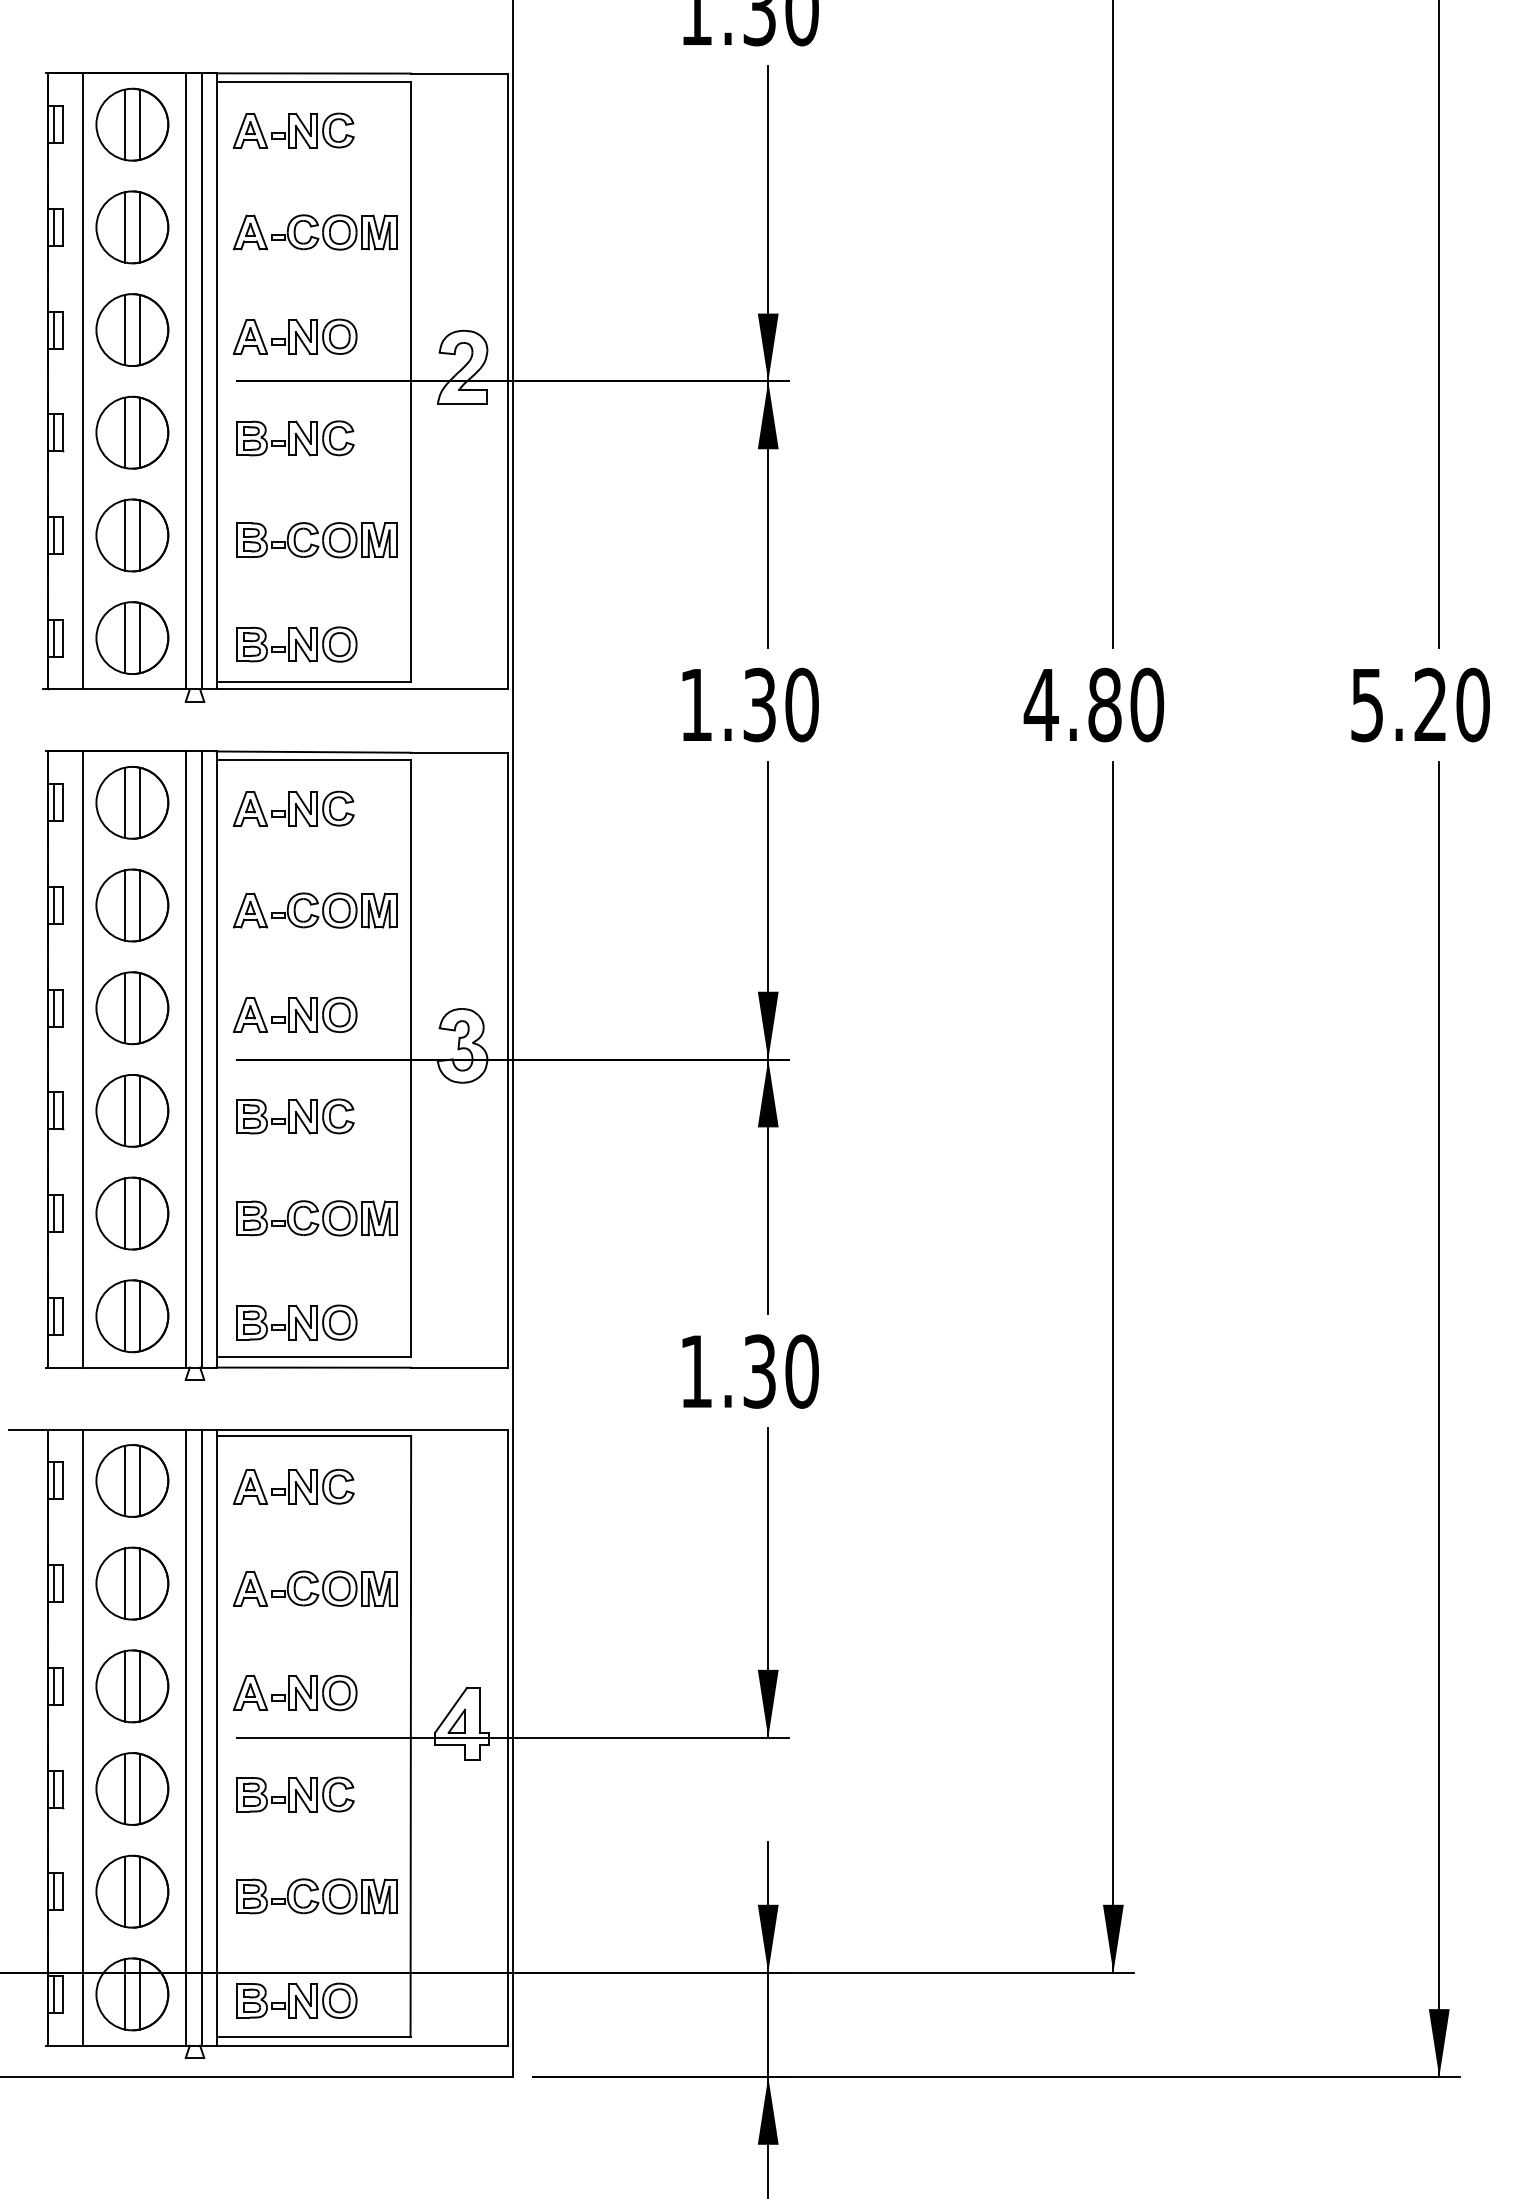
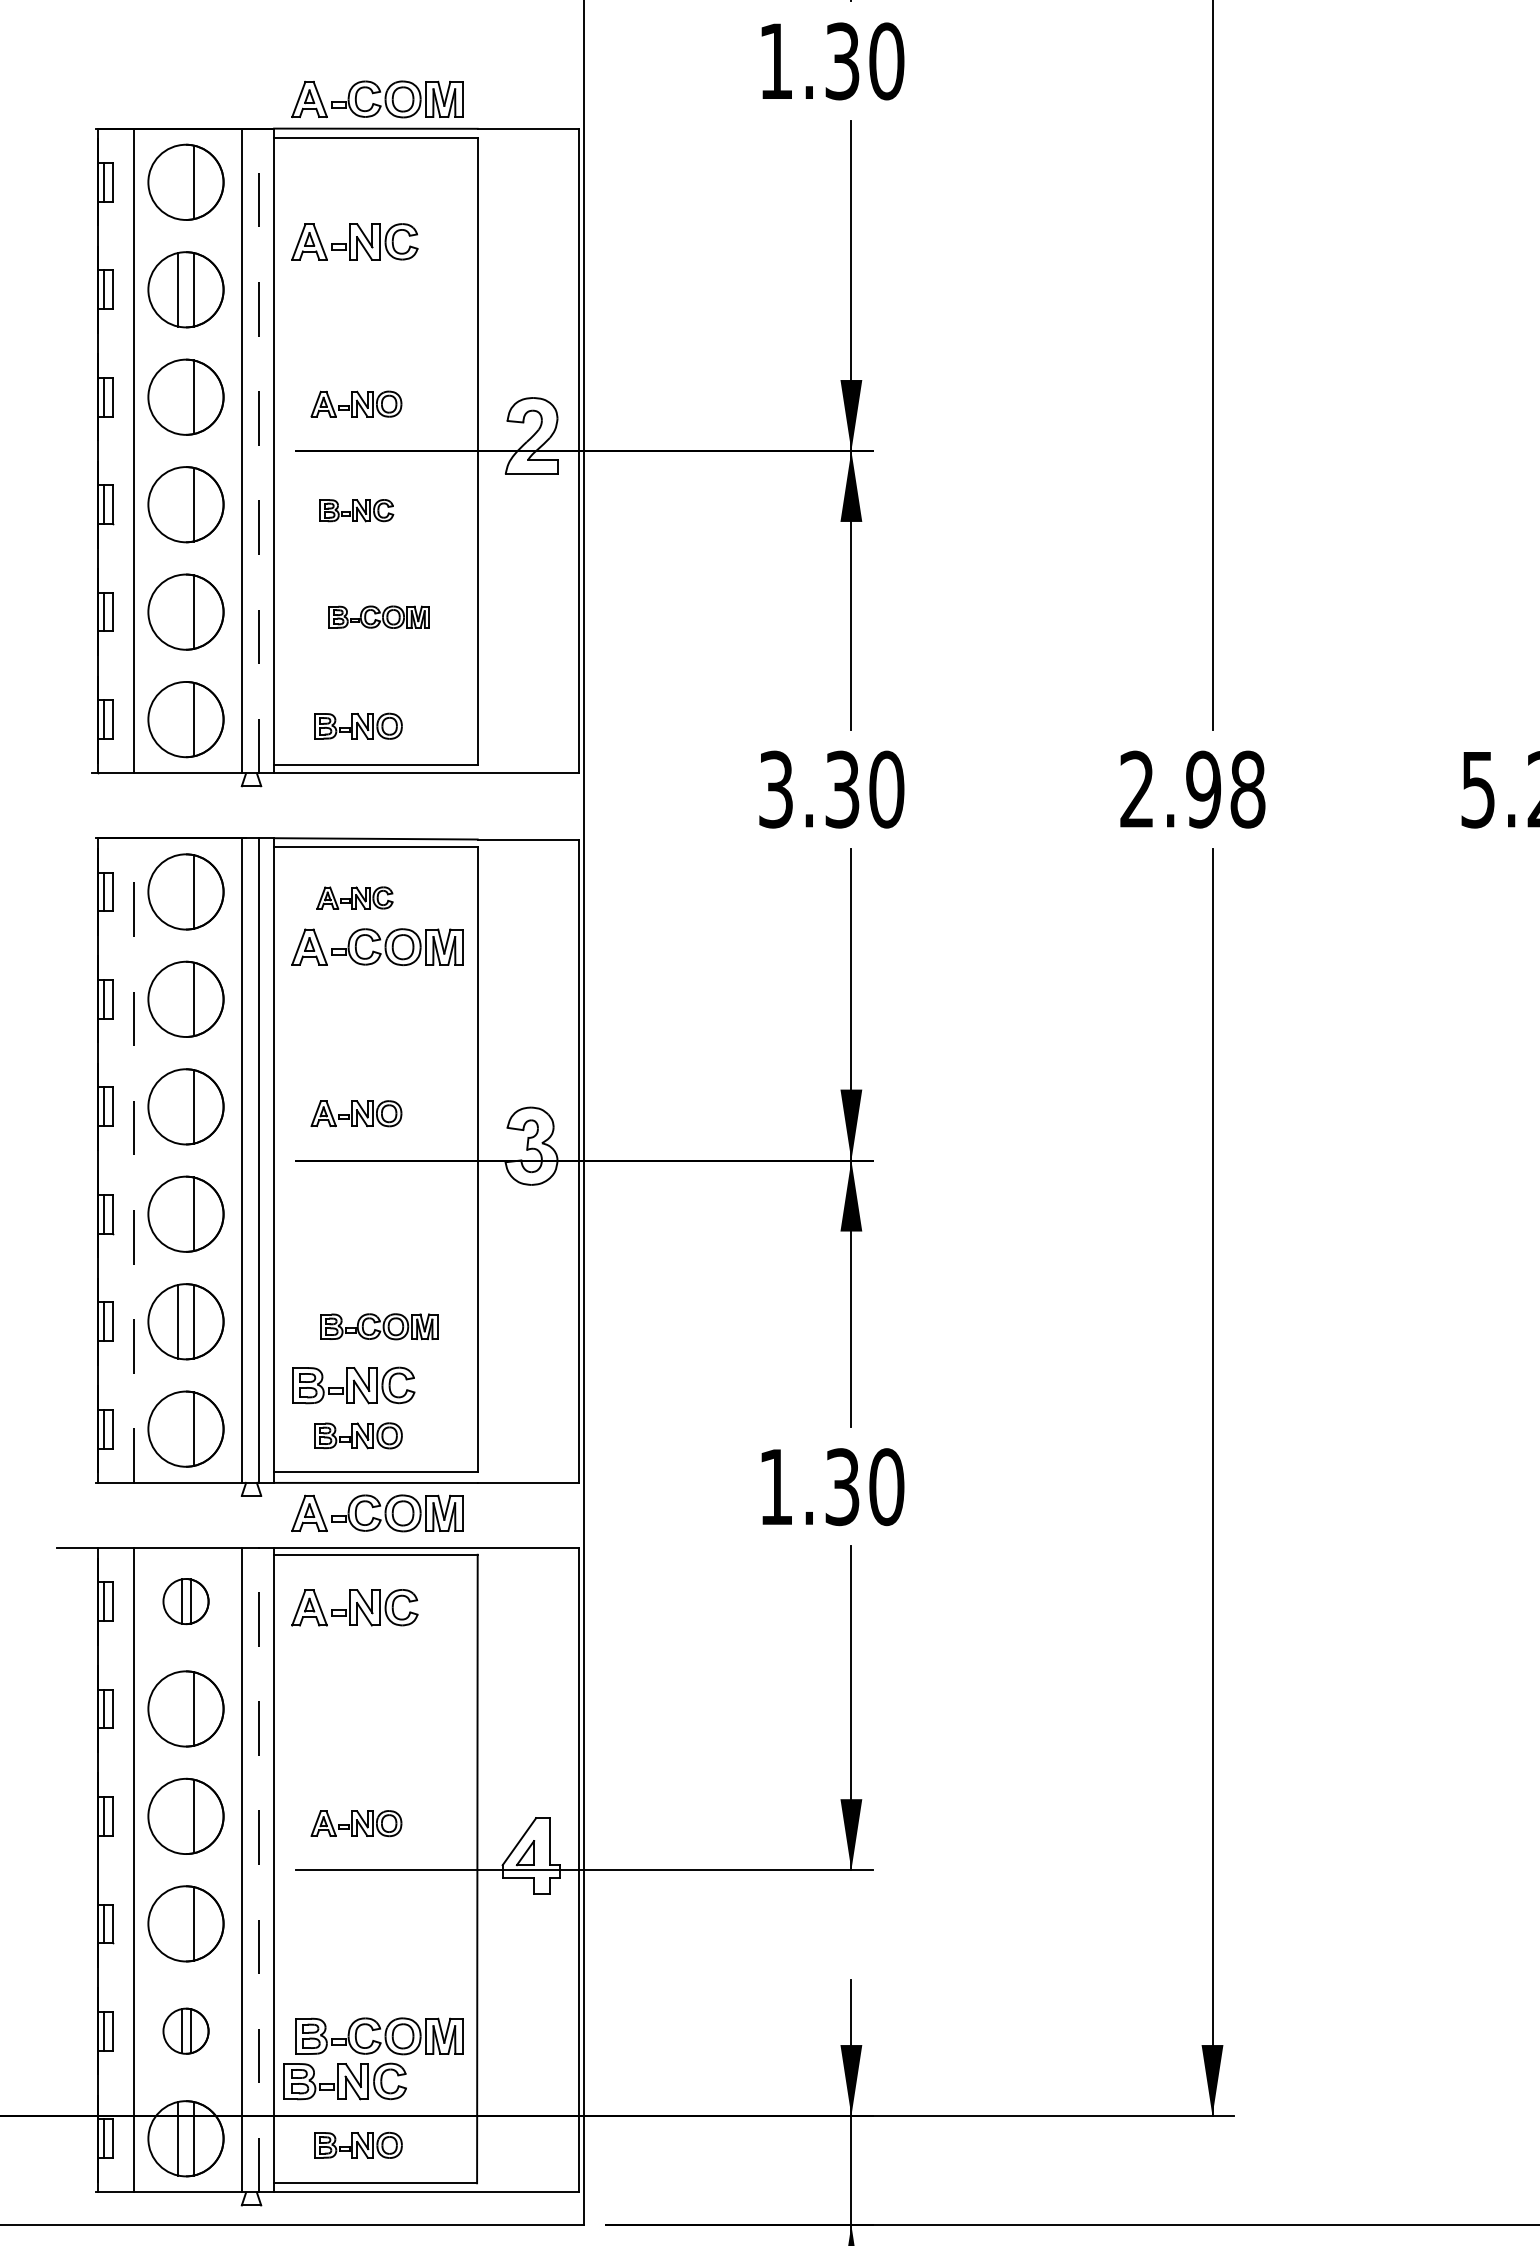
line: (125, 124) -> (178, 182), removed
part: (293, 130) -> (354, 241), moved
part: (314, 232) -> (376, 99), moved
line: (125, 329) -> (178, 396), removed
part: (295, 336) -> (356, 403), size x0.7
line: (202, 380) -> (259, 450), solid -> dashed
line: (125, 432) -> (178, 504), removed
part: (295, 438) -> (356, 510), size x0.6
line: (125, 535) -> (178, 612), removed
part: (316, 540) -> (378, 617), size x0.6
line: (125, 637) -> (178, 718), removed
part: (296, 644) -> (357, 726), size x0.7
text: (696, 704) -> (776, 789), 1.30 -> 3.30
text: (1093, 704) -> (1191, 789), 4.80 -> 2.98
line: (125, 802) -> (178, 891), removed
part: (293, 808) -> (354, 897), size x0.6
line: (125, 905) -> (178, 999), removed
part: (315, 910) -> (377, 947), moved
line: (125, 1008) -> (178, 1107), removed
part: (295, 1014) -> (356, 1113), size x0.7
line: (83, 1059) -> (134, 1160), solid -> dashed
line: (125, 1110) -> (178, 1213), removed
part: (295, 1116) -> (353, 1385), moved
part: (316, 1218) -> (378, 1326), size x0.7
line: (125, 1316) -> (178, 1429), removed
part: (296, 1322) -> (357, 1435), size x0.7
part: (132, 1480) -> (186, 1601), size x0.6
line: (125, 1583) -> (178, 1708), removed
part: (315, 1588) -> (377, 1513), moved
line: (125, 1686) -> (178, 1816), removed
part: (295, 1693) -> (356, 1823), size x0.7
line: (202, 1737) -> (259, 1869), solid -> dashed
line: (125, 1788) -> (178, 1923), removed
part: (295, 1794) -> (345, 2081), moved
part: (132, 1891) -> (186, 2031), size x0.6
part: (296, 2000) -> (357, 2145), size x0.7

